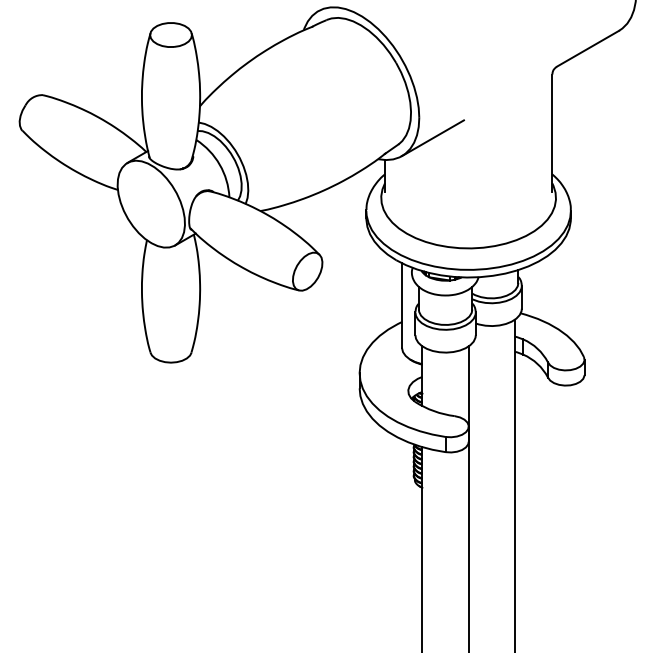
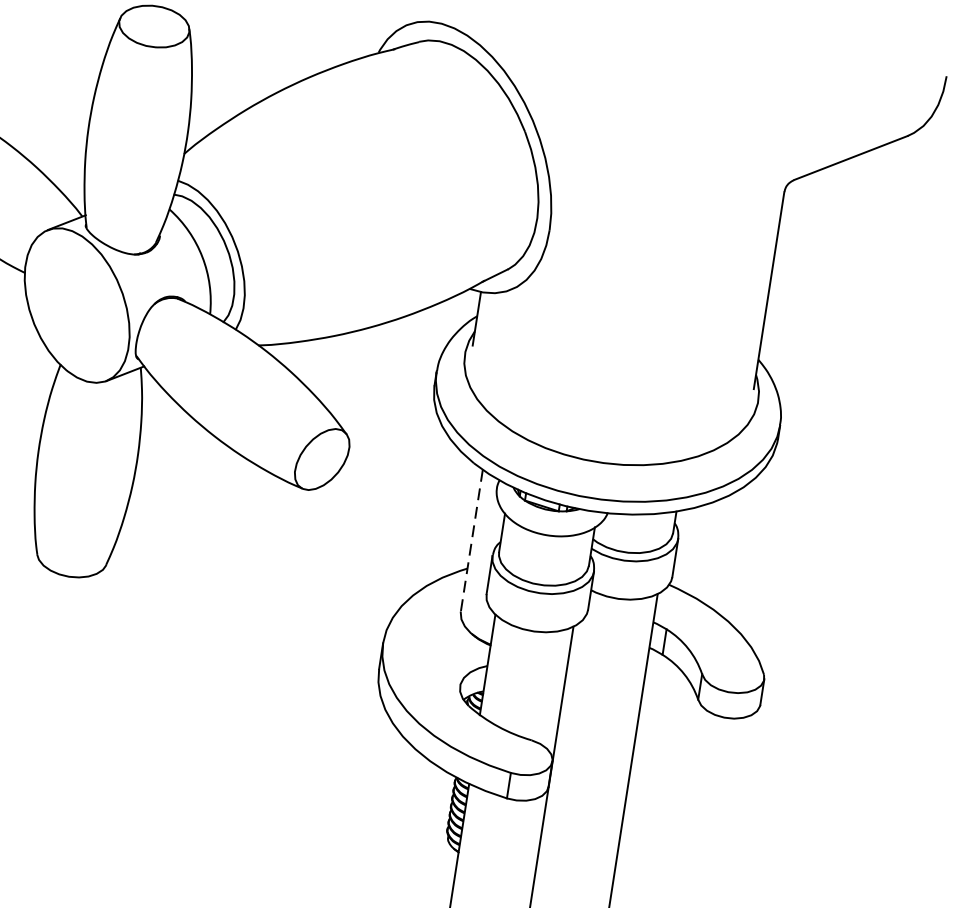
line: (432, 138) -> (566, 268), removed
line: (402, 305) -> (472, 540), solid -> dashed

